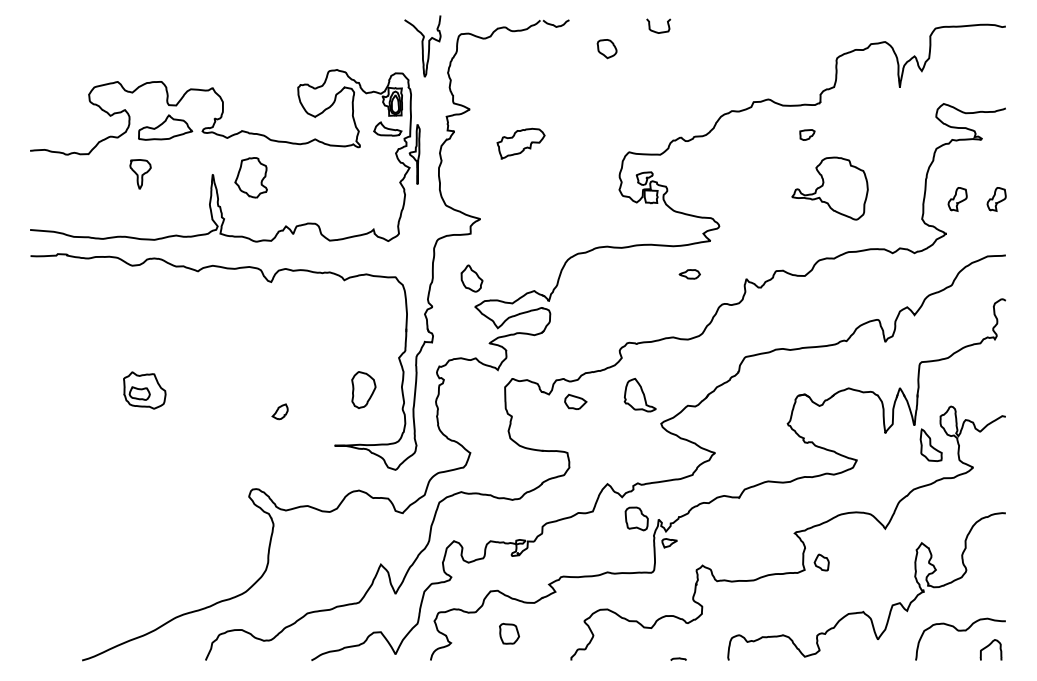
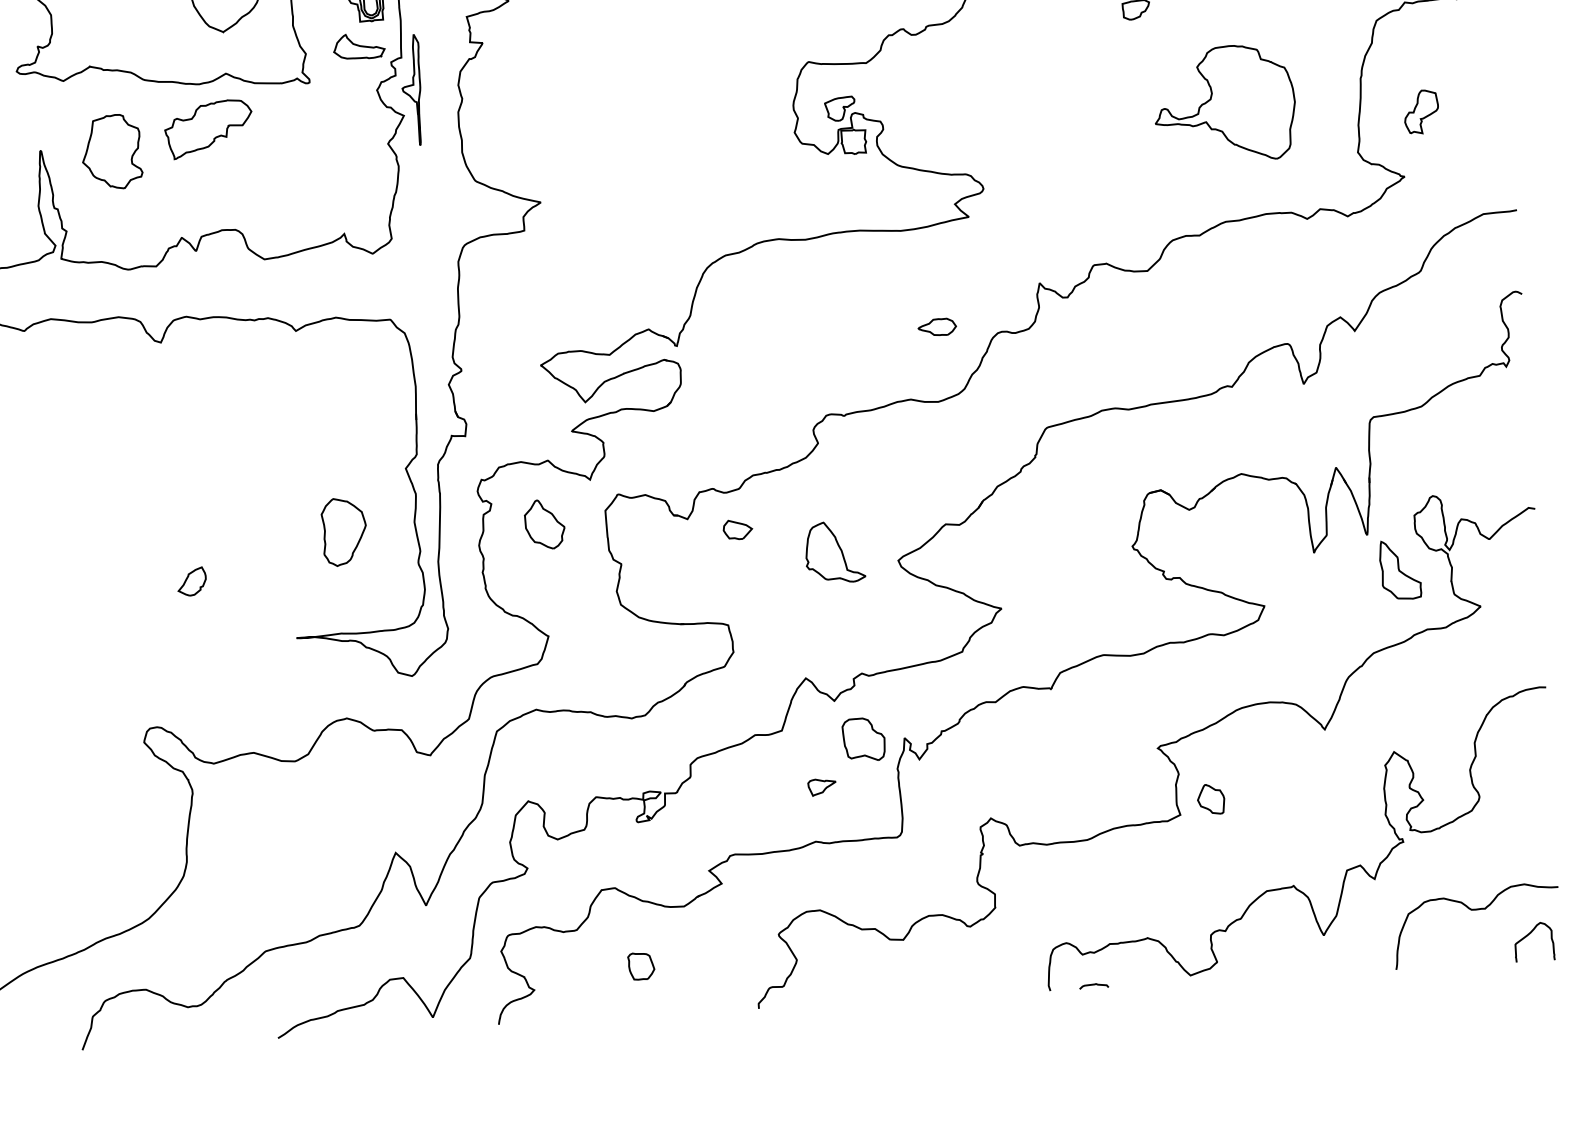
part: (520, 143) -> (207, 128), moved
part: (829, 188) -> (1223, 103), moved
part: (996, 199) -> (1493, 107), removed
part: (689, 274) -> (936, 327), moved
part: (471, 278) -> (543, 524), moved
part: (639, 395) -> (833, 553), moved
part: (575, 401) -> (737, 529), size x0.71
part: (669, 543) -> (821, 787), moved
part: (509, 633) -> (641, 965), size x0.71
line: (678, 658) -> (1093, 984), moved

